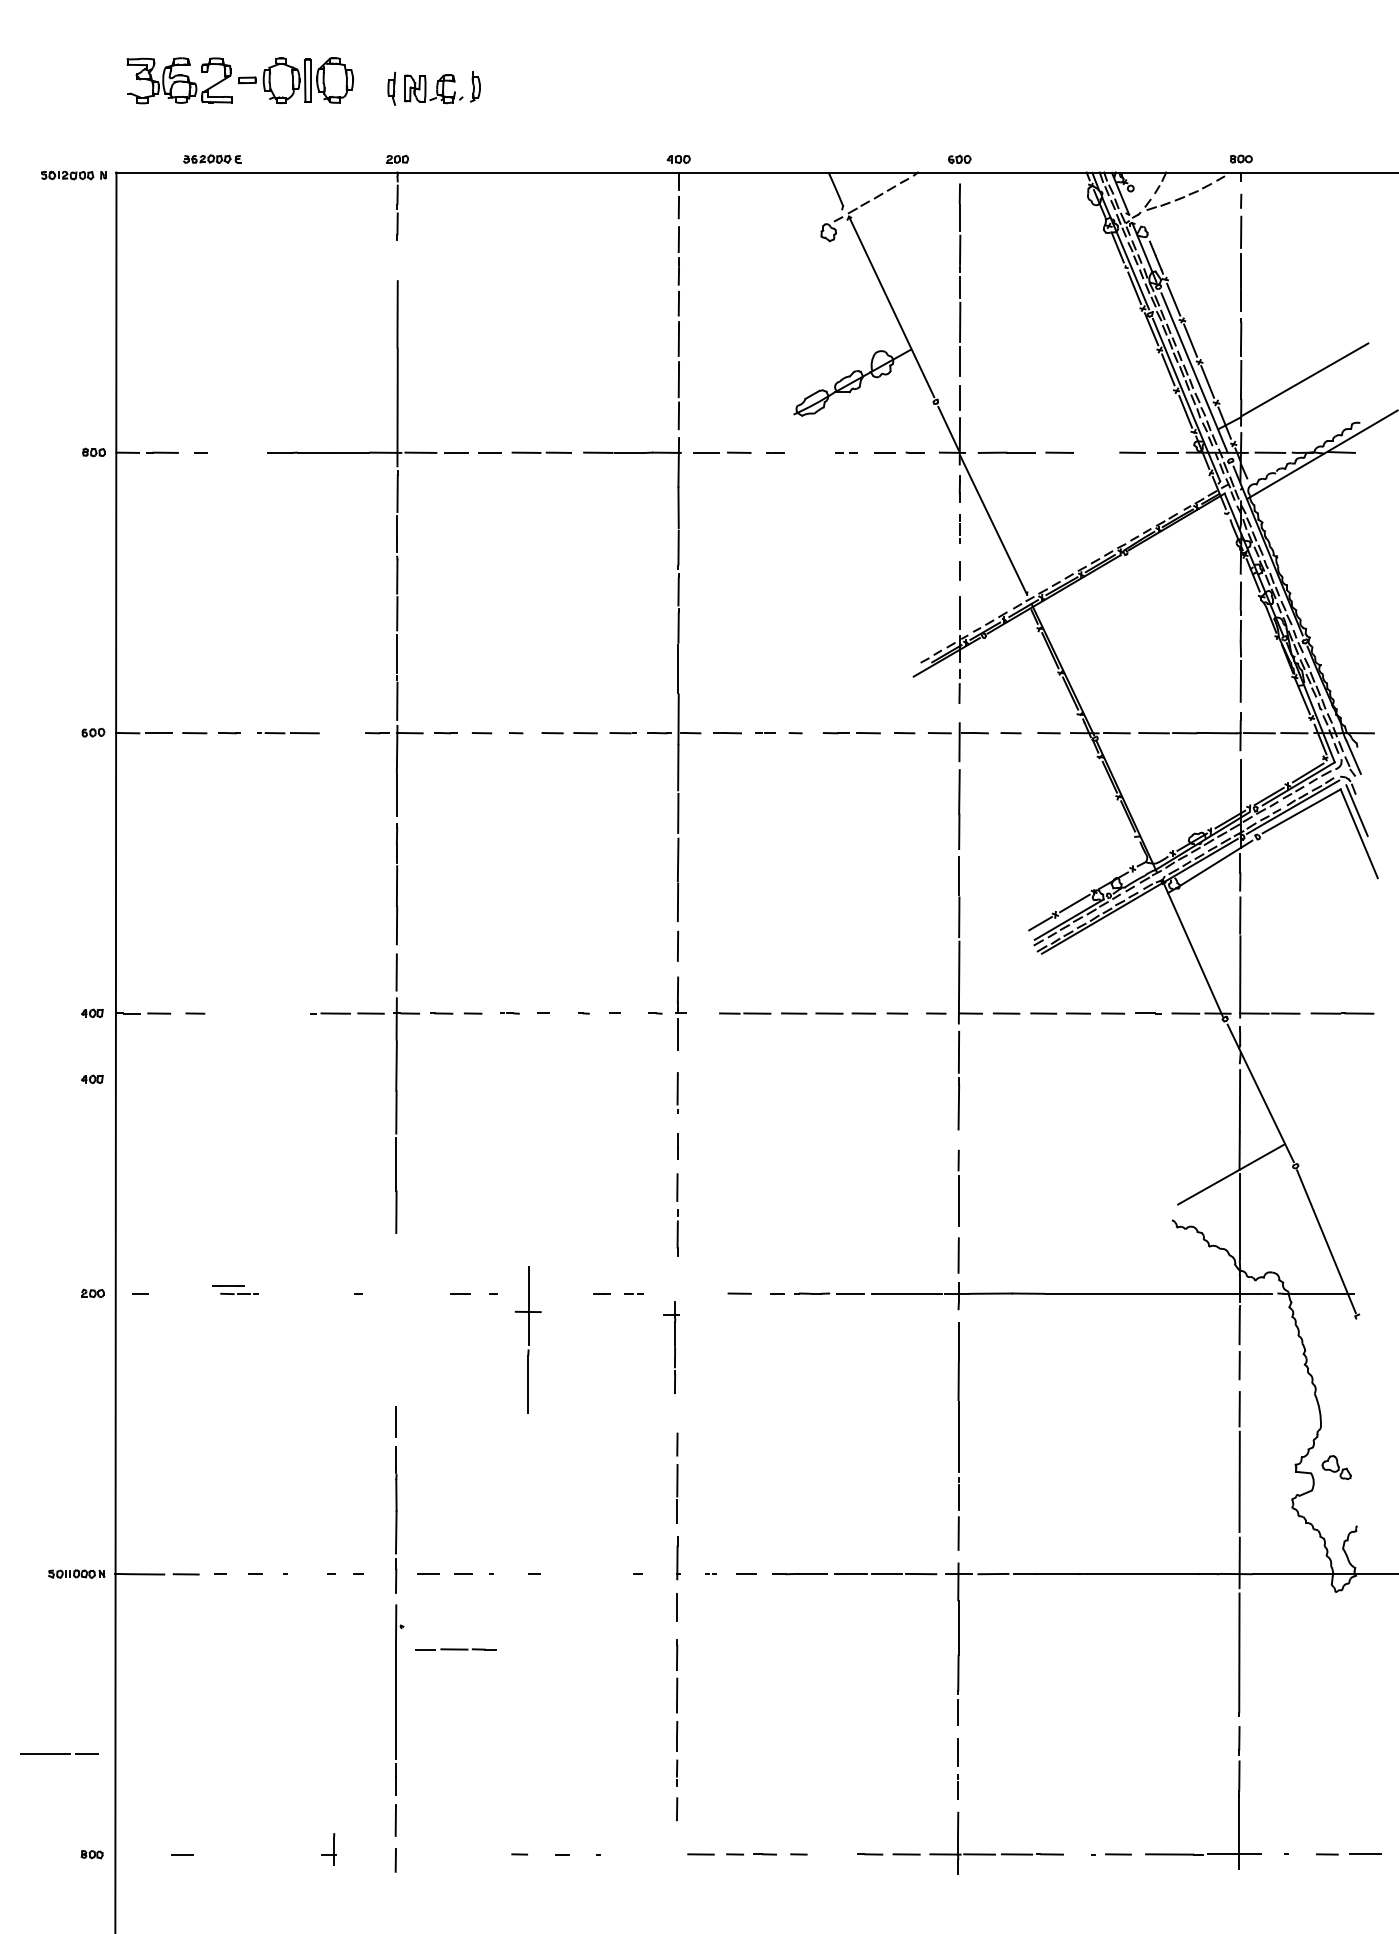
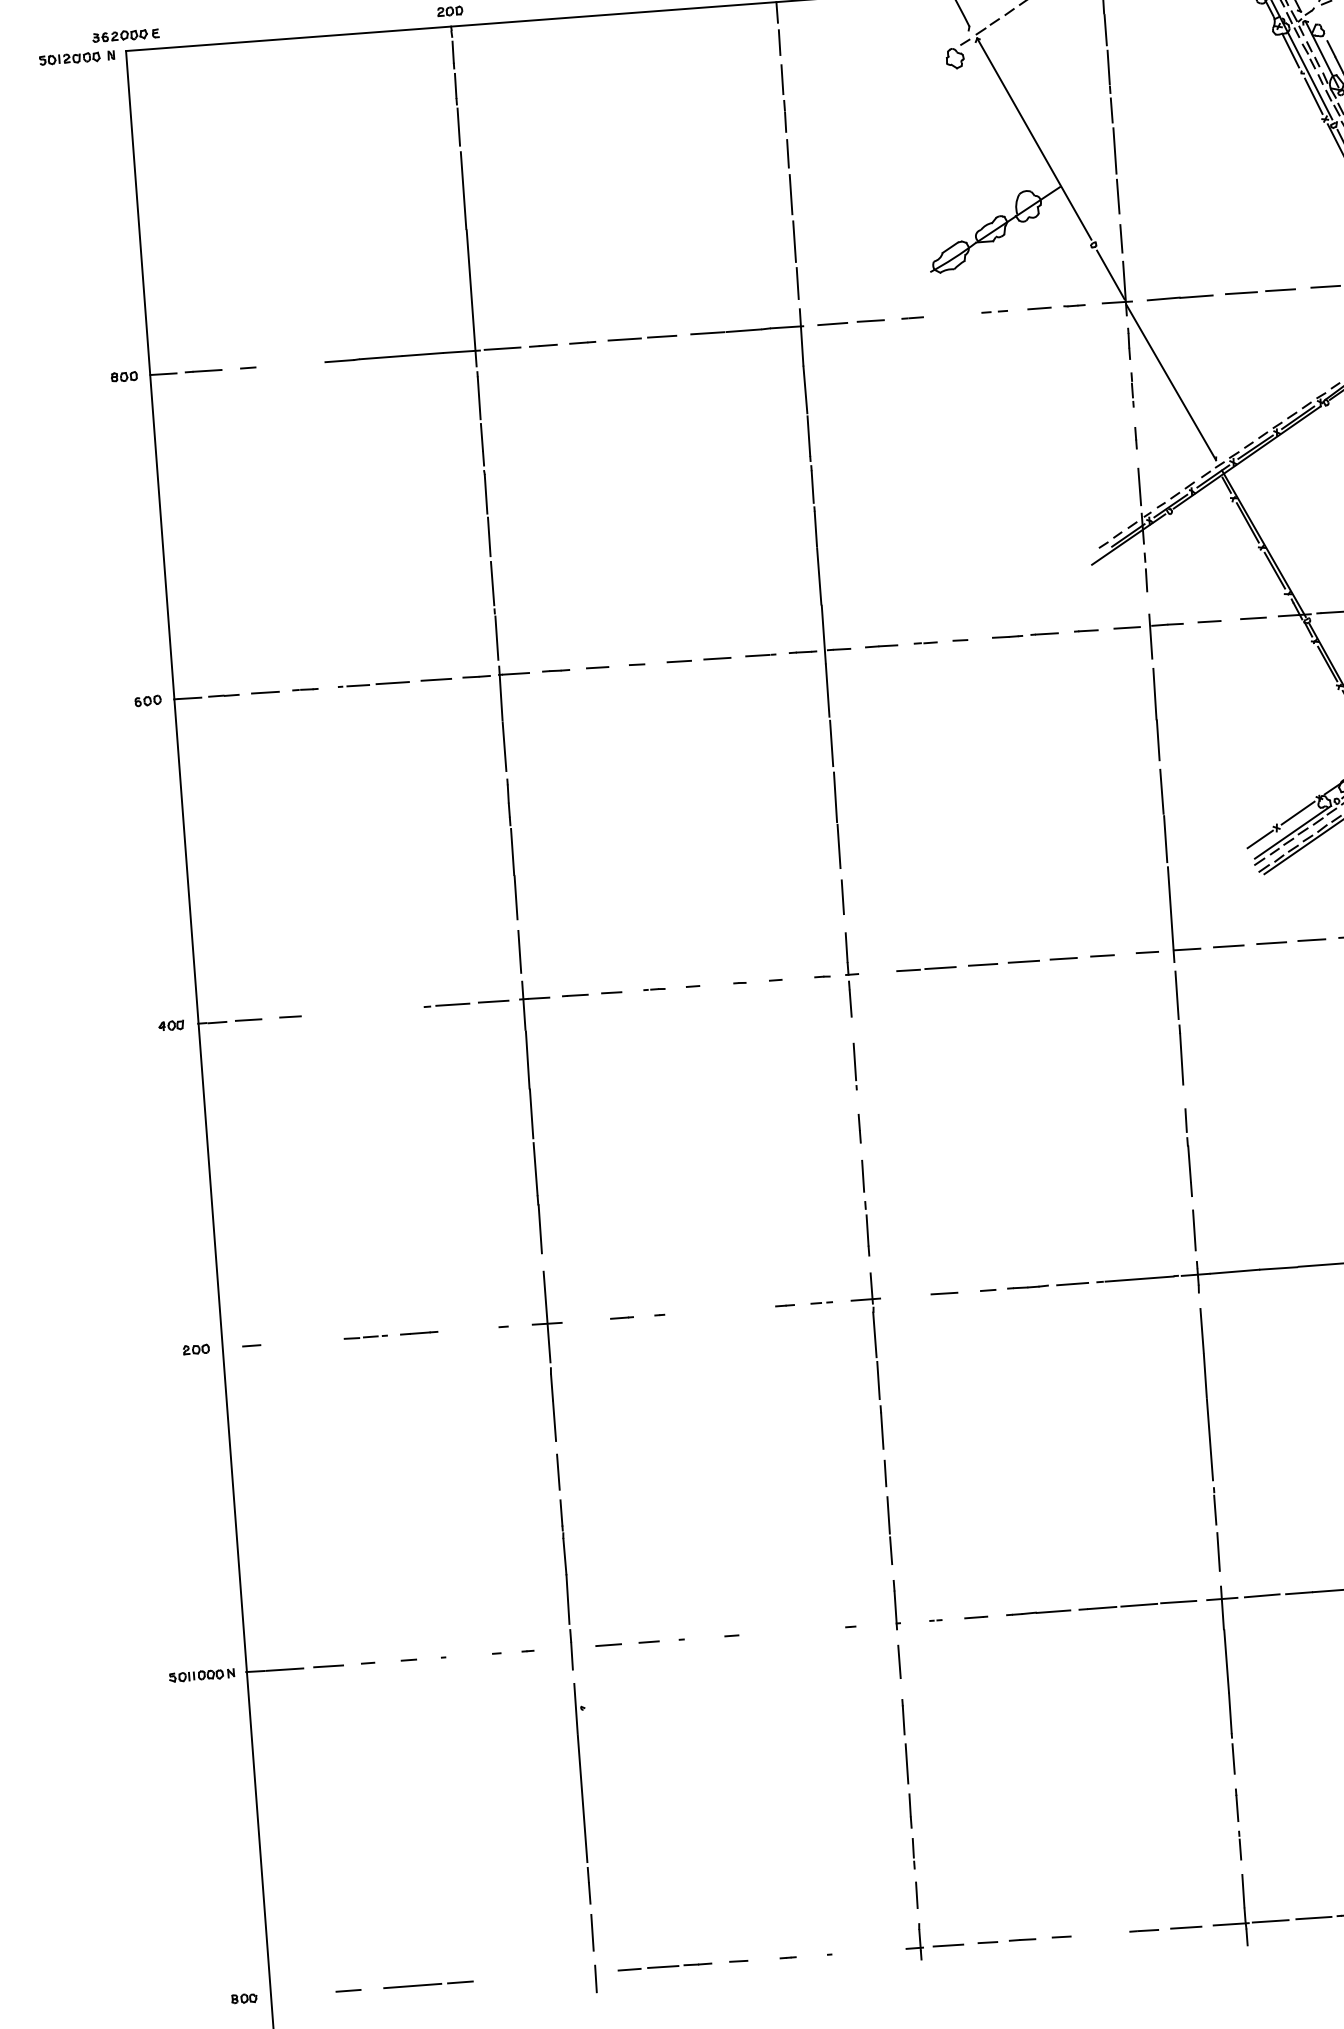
part: (212, 158) -> (126, 34), moved
line: (397, 259) -> (458, 127), added
line: (1093, 452) -> (1280, 289), added
line: (342, 733) -> (436, 680), added
part: (92, 1078) -> (177, 1100), removed
line: (228, 1285) -> (419, 1332), moved
part: (527, 1339) -> (548, 1355), moved
part: (671, 1347) -> (870, 1361), size x1.67
line: (455, 1649) -> (664, 1966), moved
line: (59, 1753) -> (428, 1984), moved
part: (328, 1849) -> (913, 1942), moved

